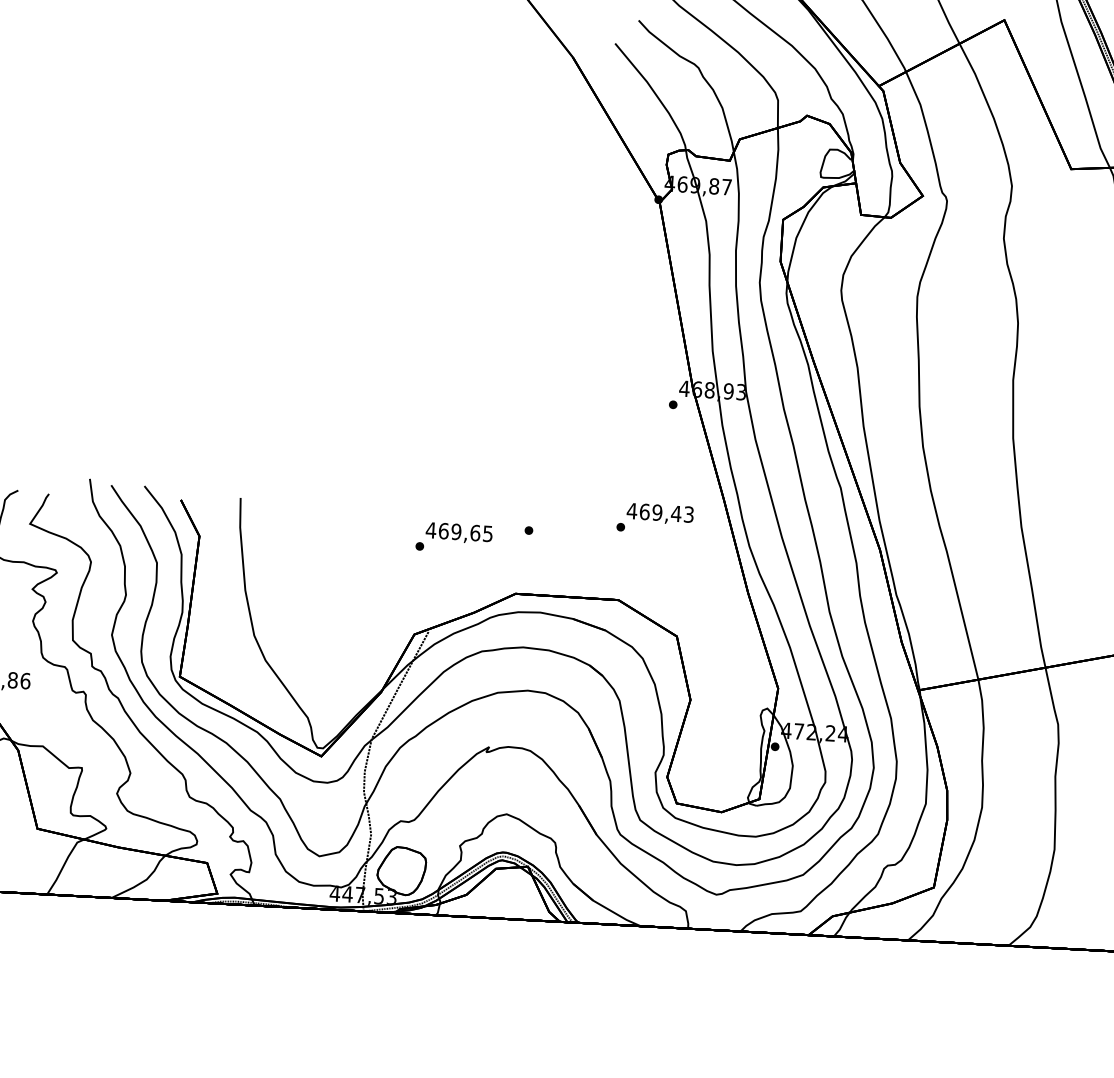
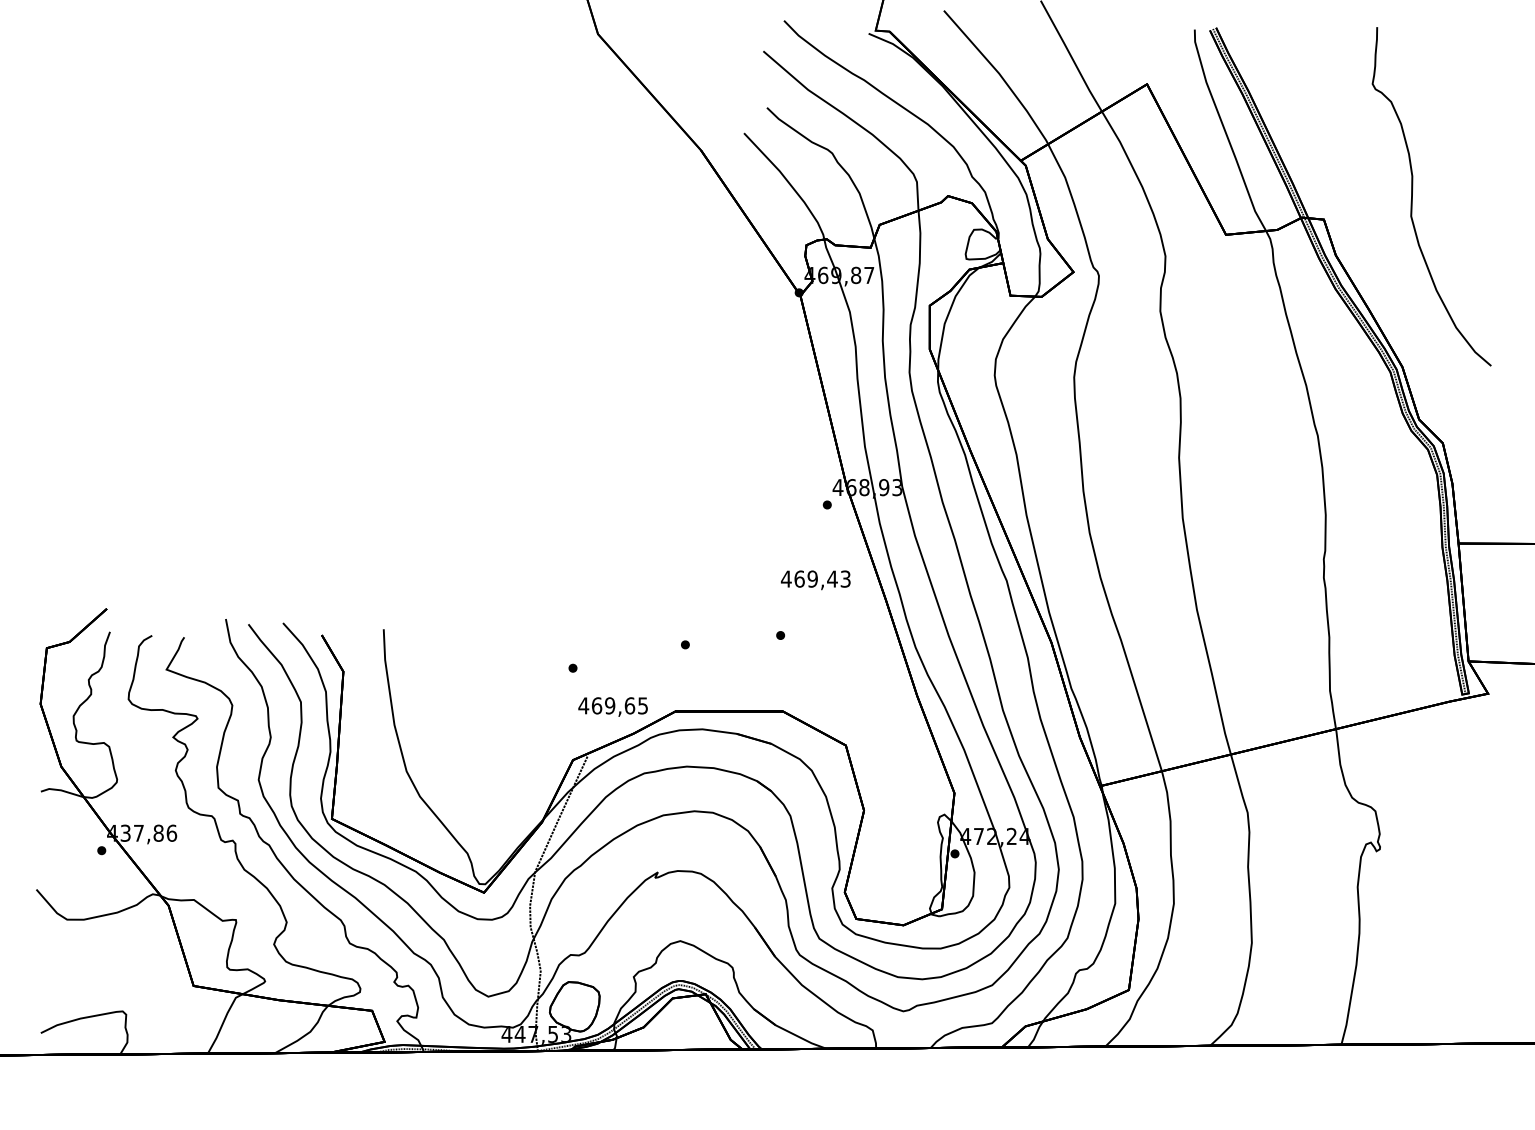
text: (659, 514) -> (815, 580), moved
text: (458, 532) -> (612, 706), moved

